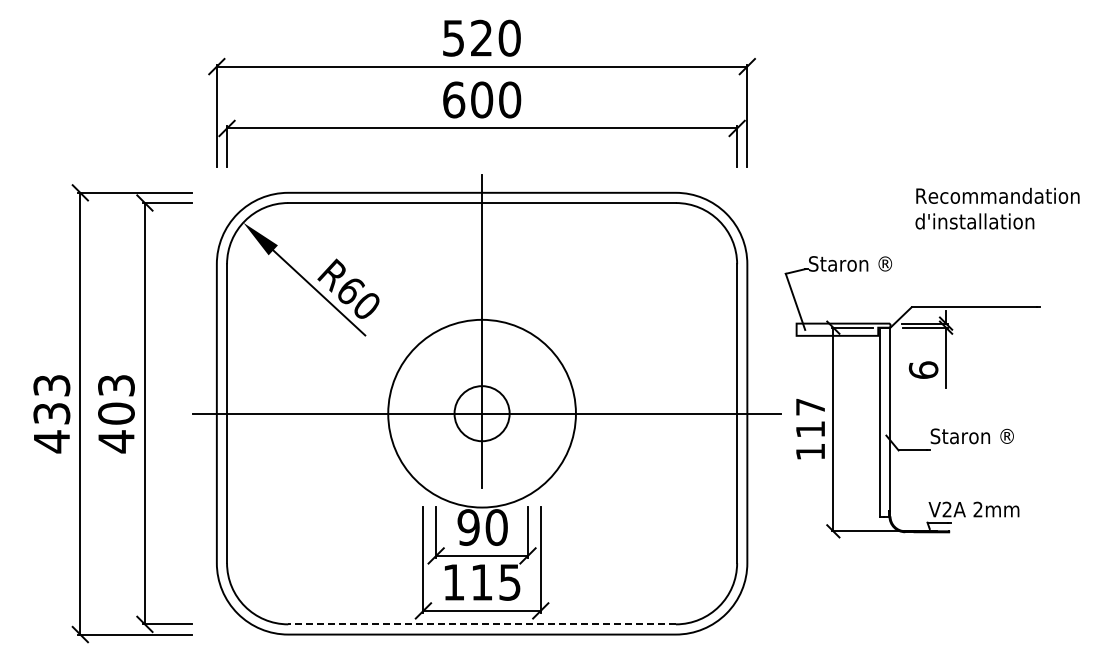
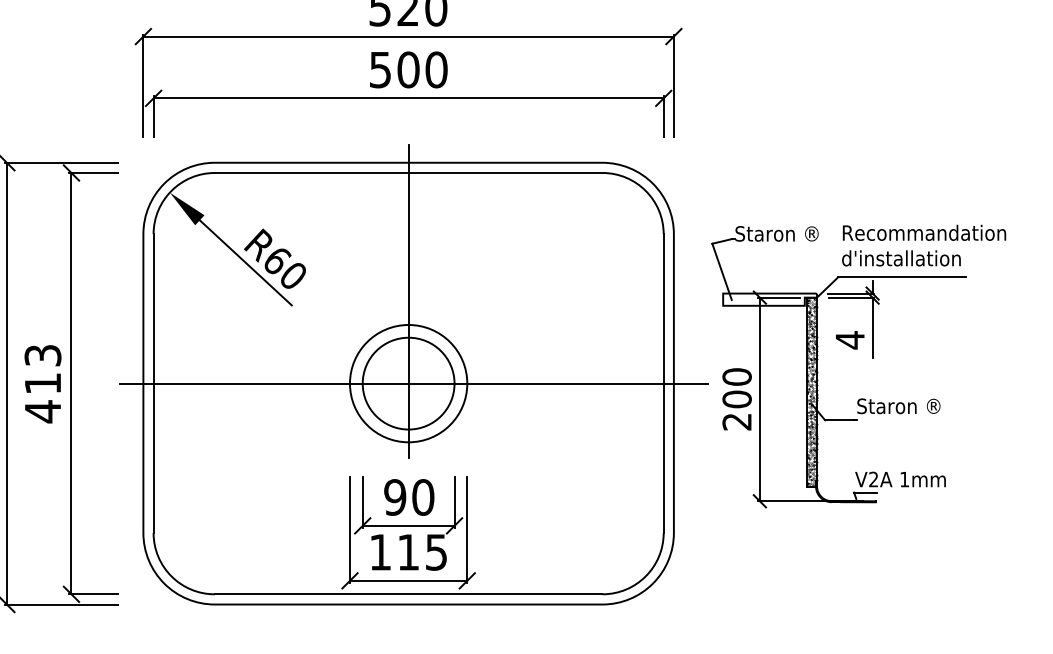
text: (454, 99) -> (381, 69), 600 -> 500
text: (997, 208) -> (924, 245), moved
text: (923, 370) -> (850, 340), 6 -> 4
text: (116, 413) -> (43, 383), 403 -> 413
circle: (481, 413) -> (408, 383), size x0.62
circle: (482, 413) -> (409, 383), size x1.67
hatch: (885, 422) -> (812, 392), added
text: (810, 429) -> (737, 399), 117 -> 200
text: (977, 509) -> (904, 479), 2mm -> 1mm
line: (482, 624) -> (409, 594), dashed -> solid

